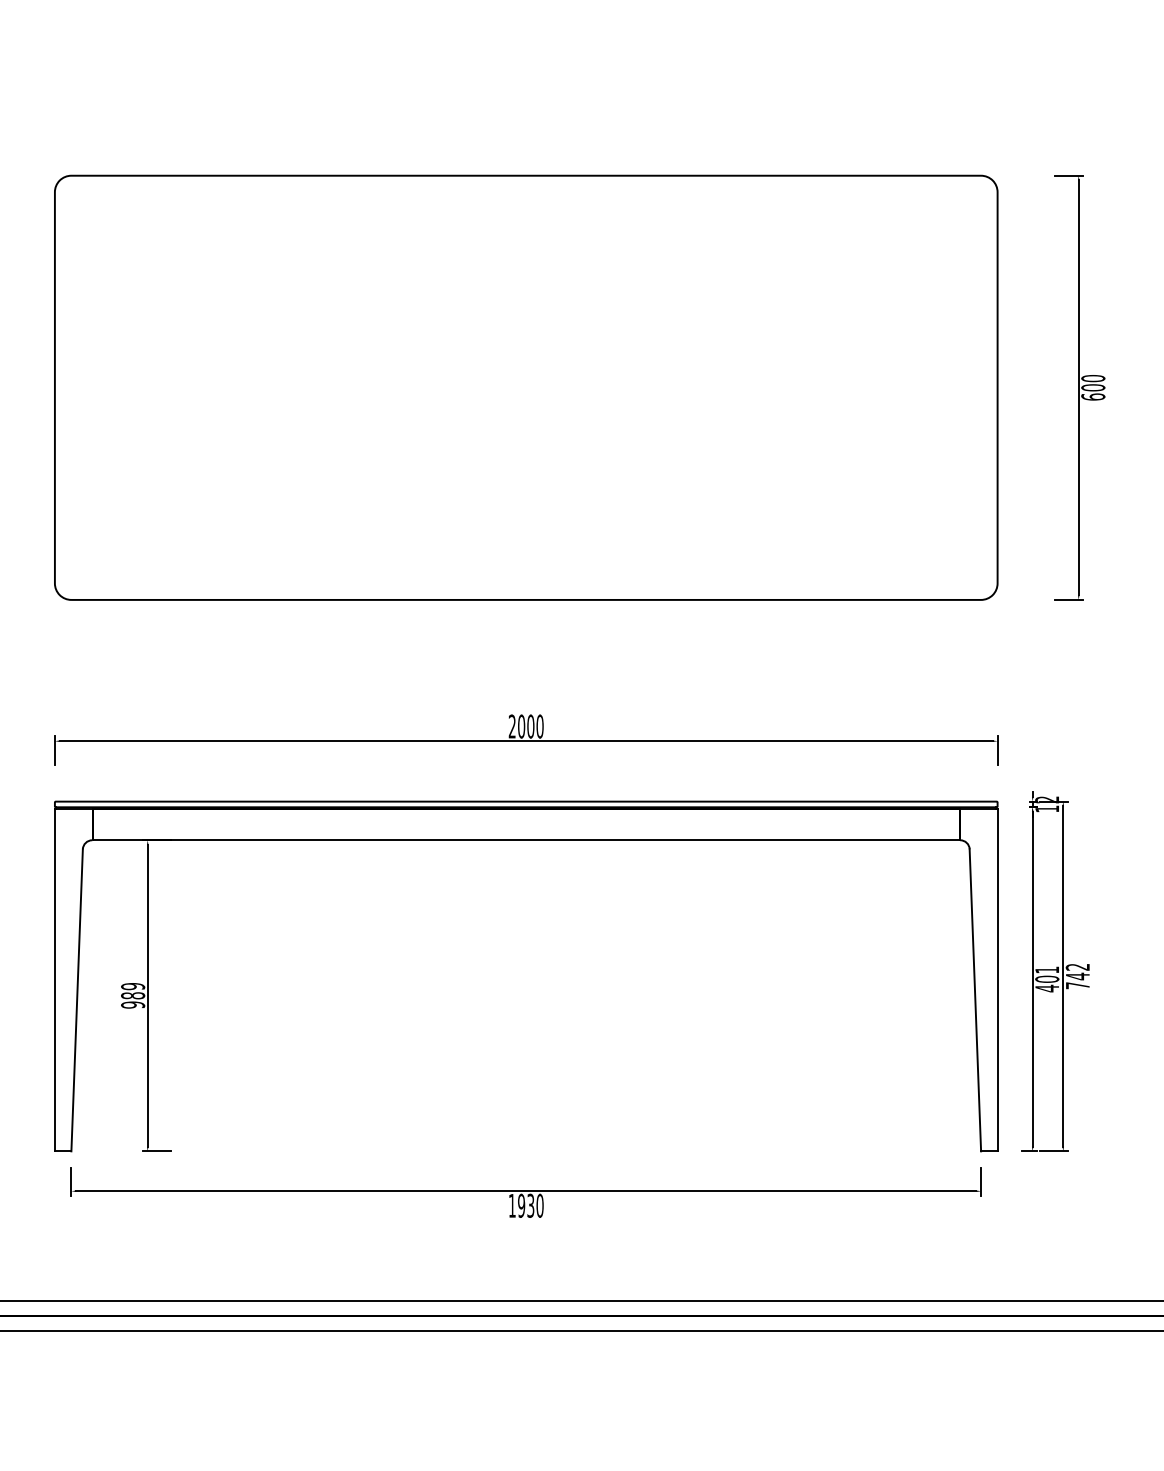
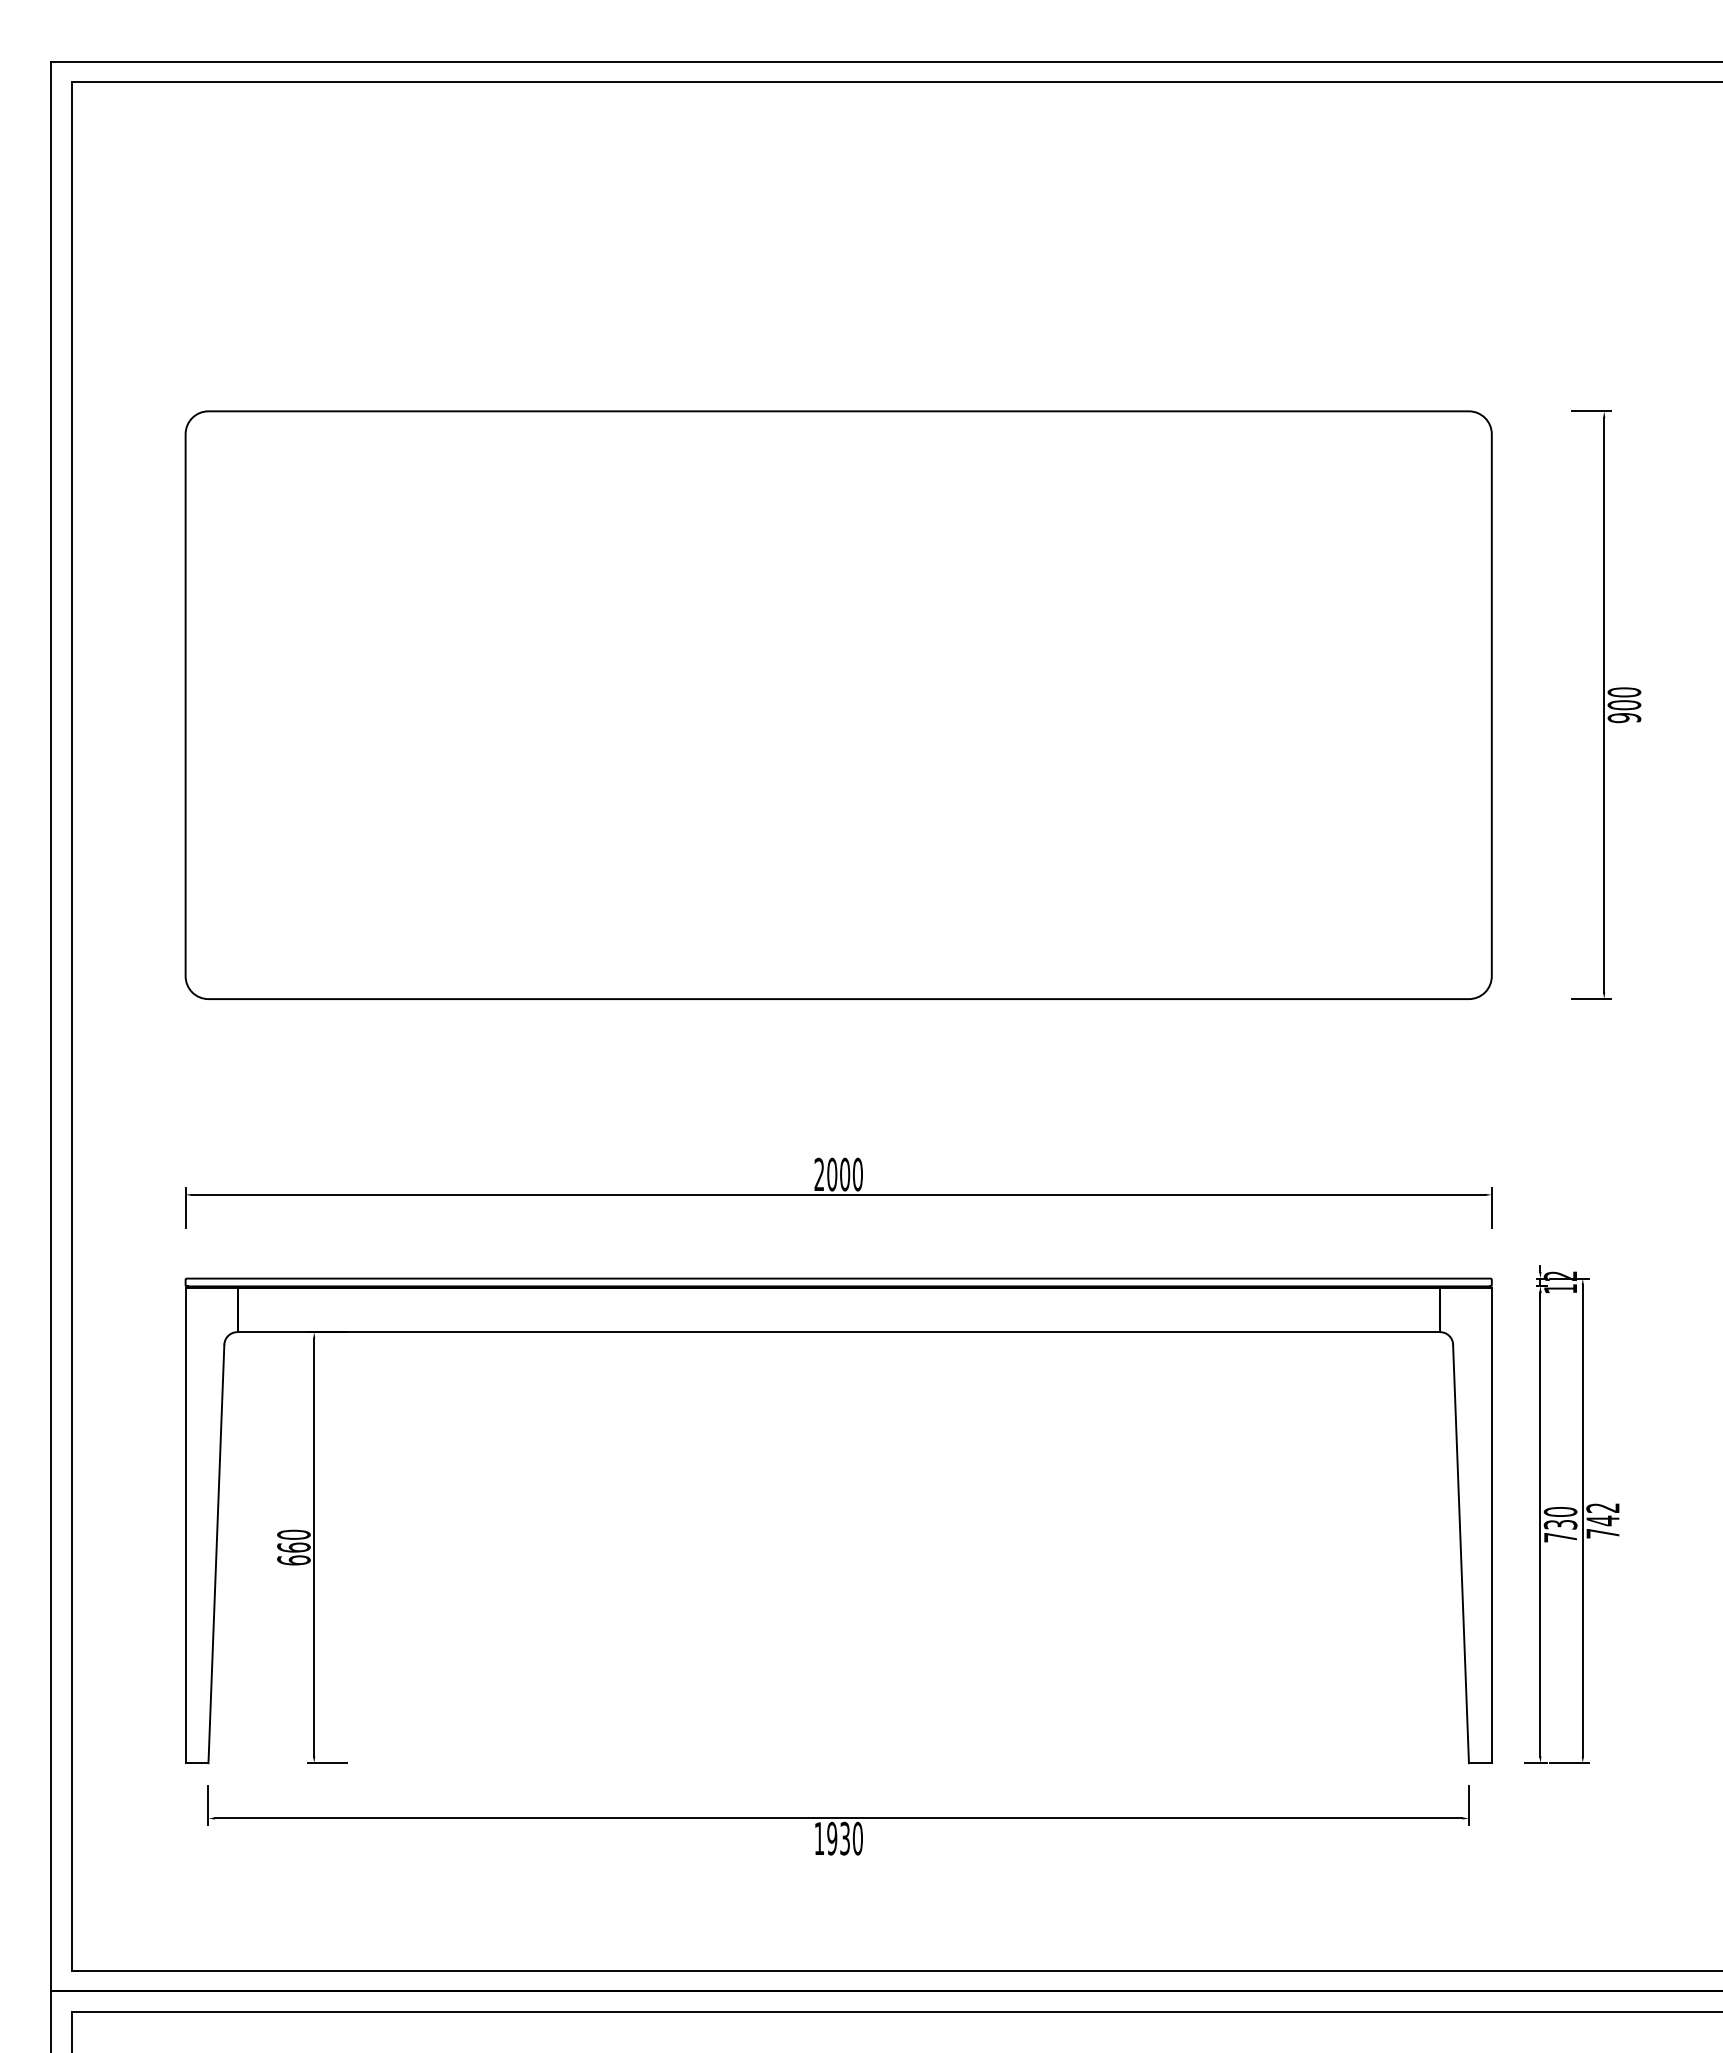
text: (1093, 397) -> (1624, 718), 600 -> 900
text: (1047, 979) -> (1560, 1524), 401 -> 730
text: (132, 995) -> (293, 1547), 989 -> 660

